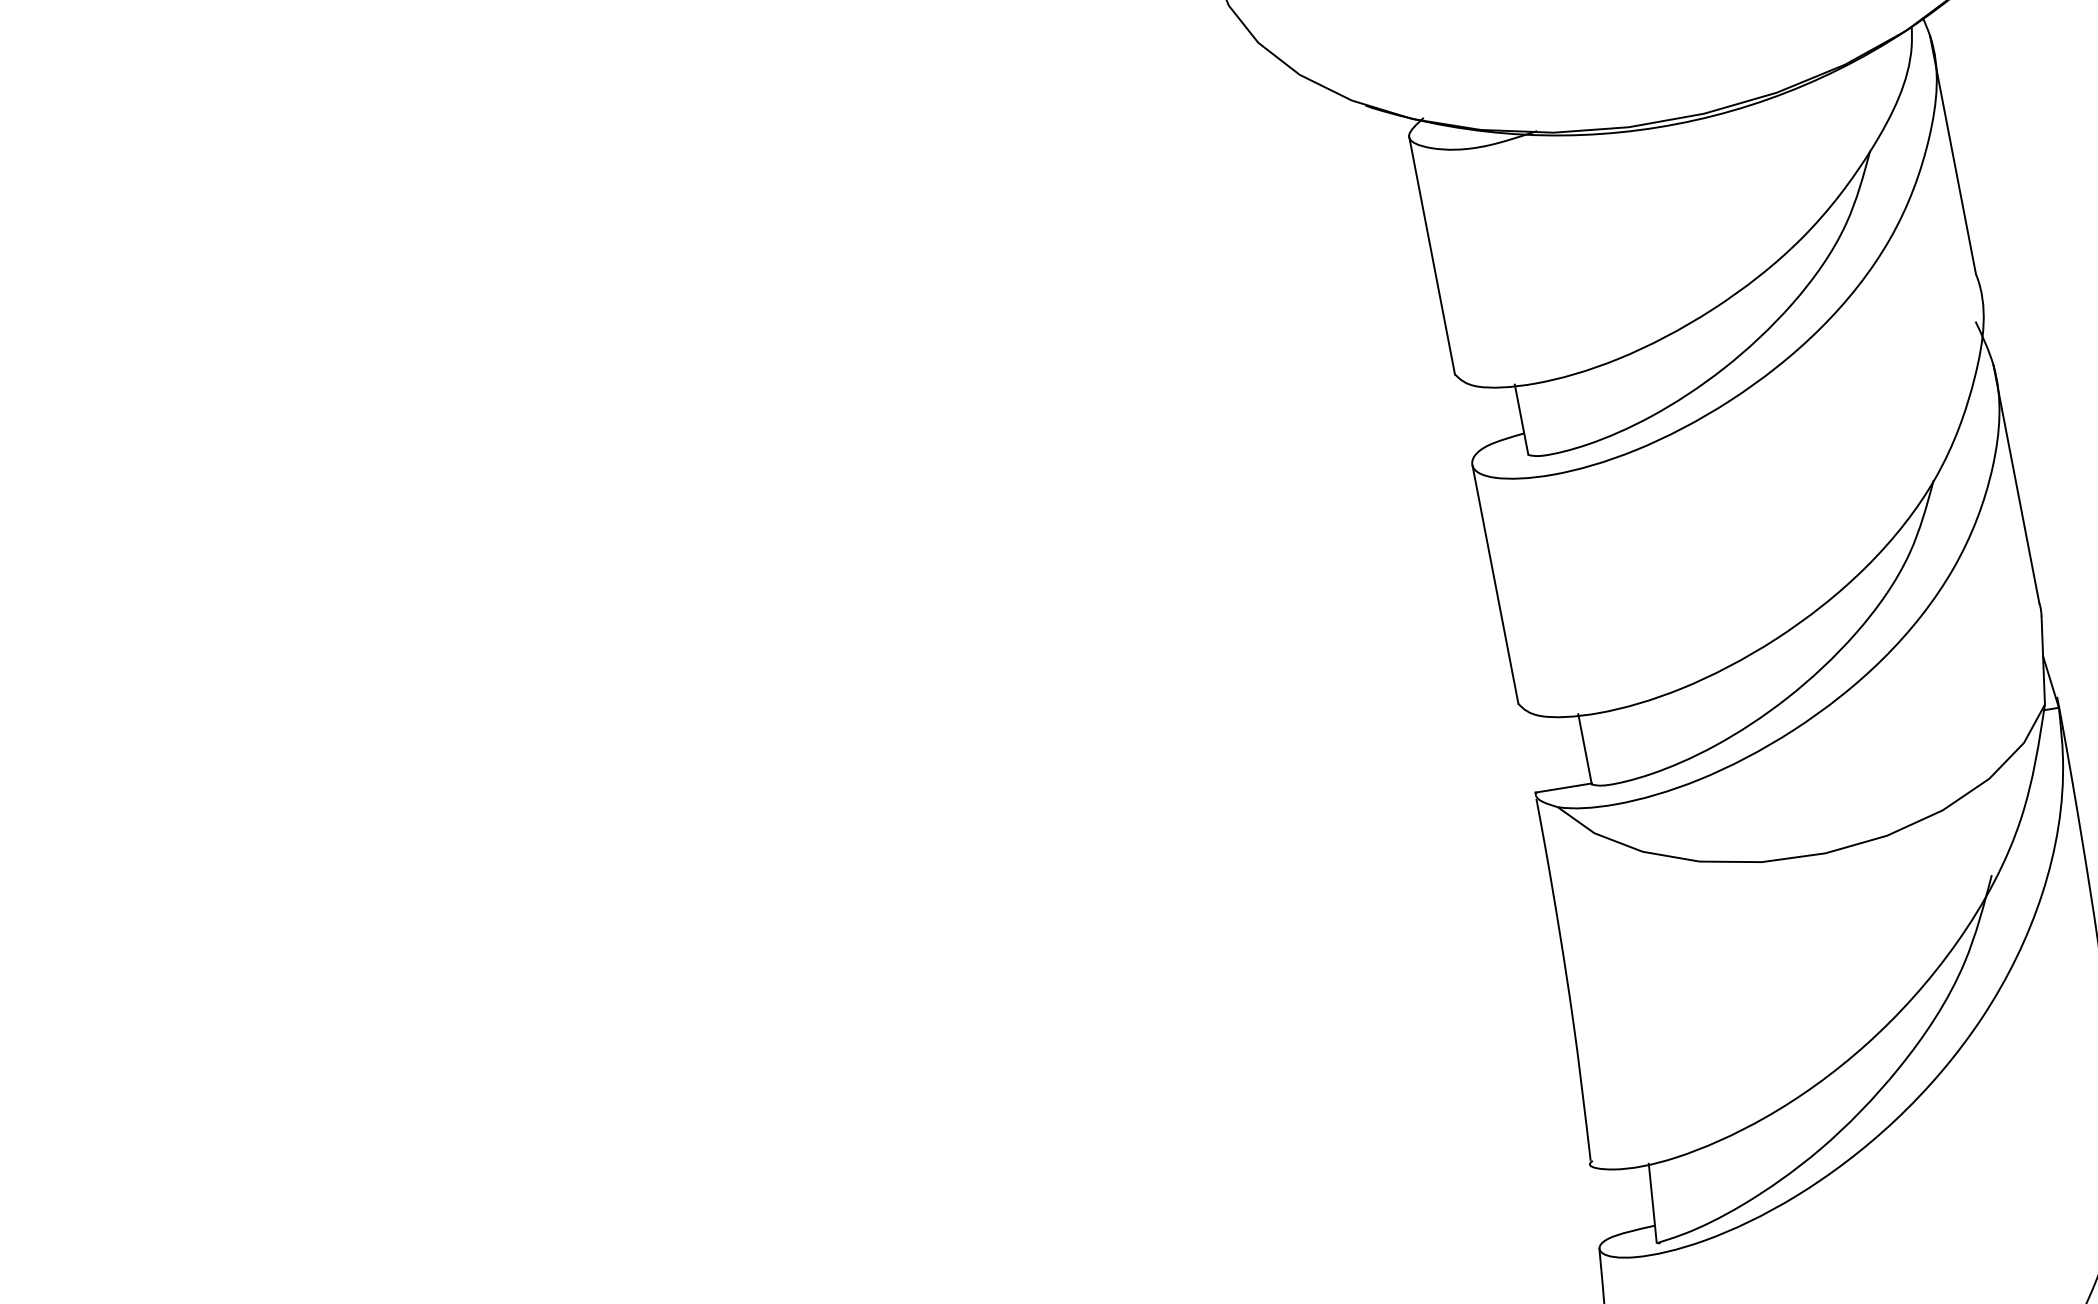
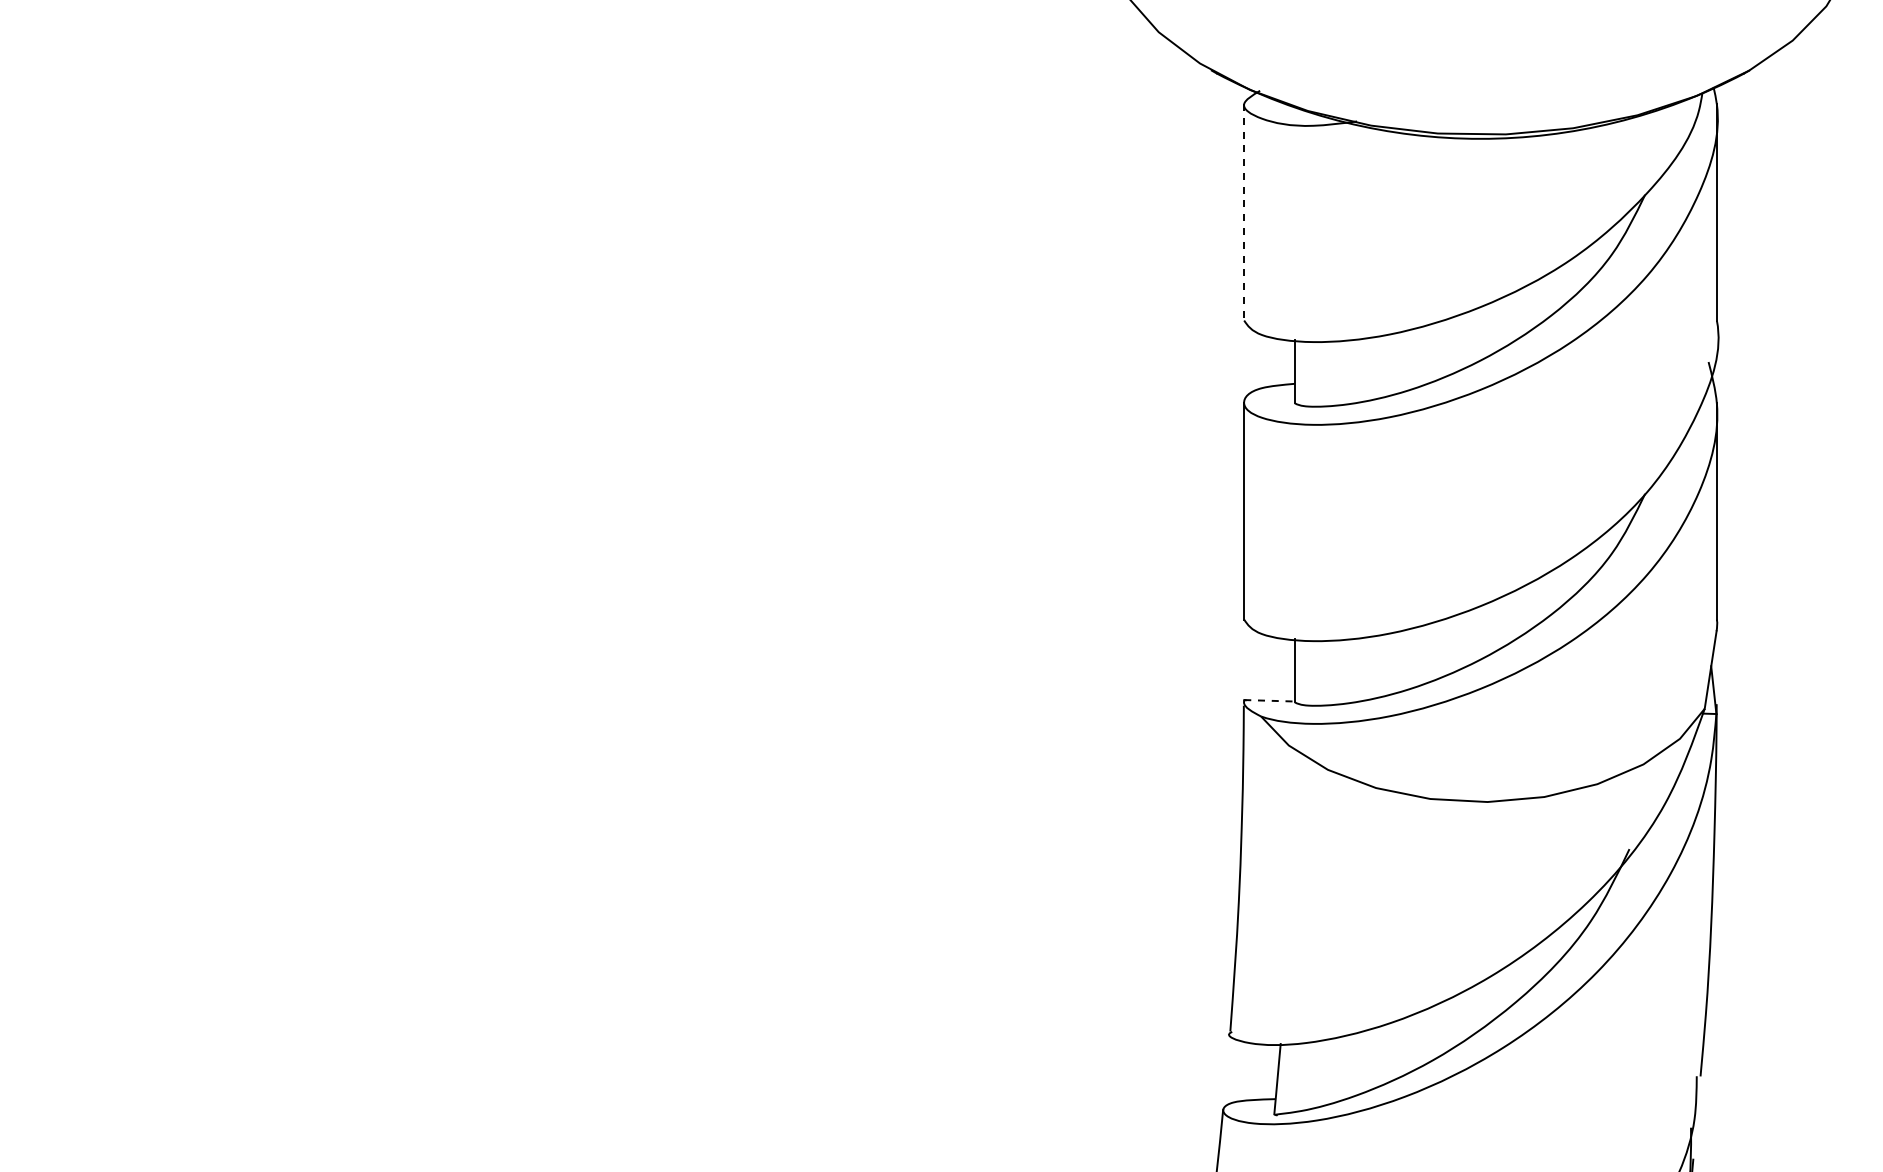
line: (1432, 255) -> (1244, 212), solid -> dashed
line: (1564, 787) -> (1270, 700), solid -> dashed

